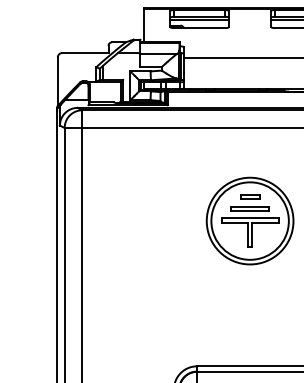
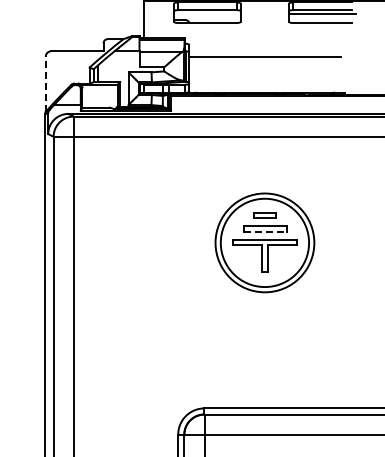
line: (199, 20) -> (207, 14), removed
line: (57, 82) -> (45, 84), solid -> dashed
line: (250, 211) -> (265, 231), solid -> dashed

